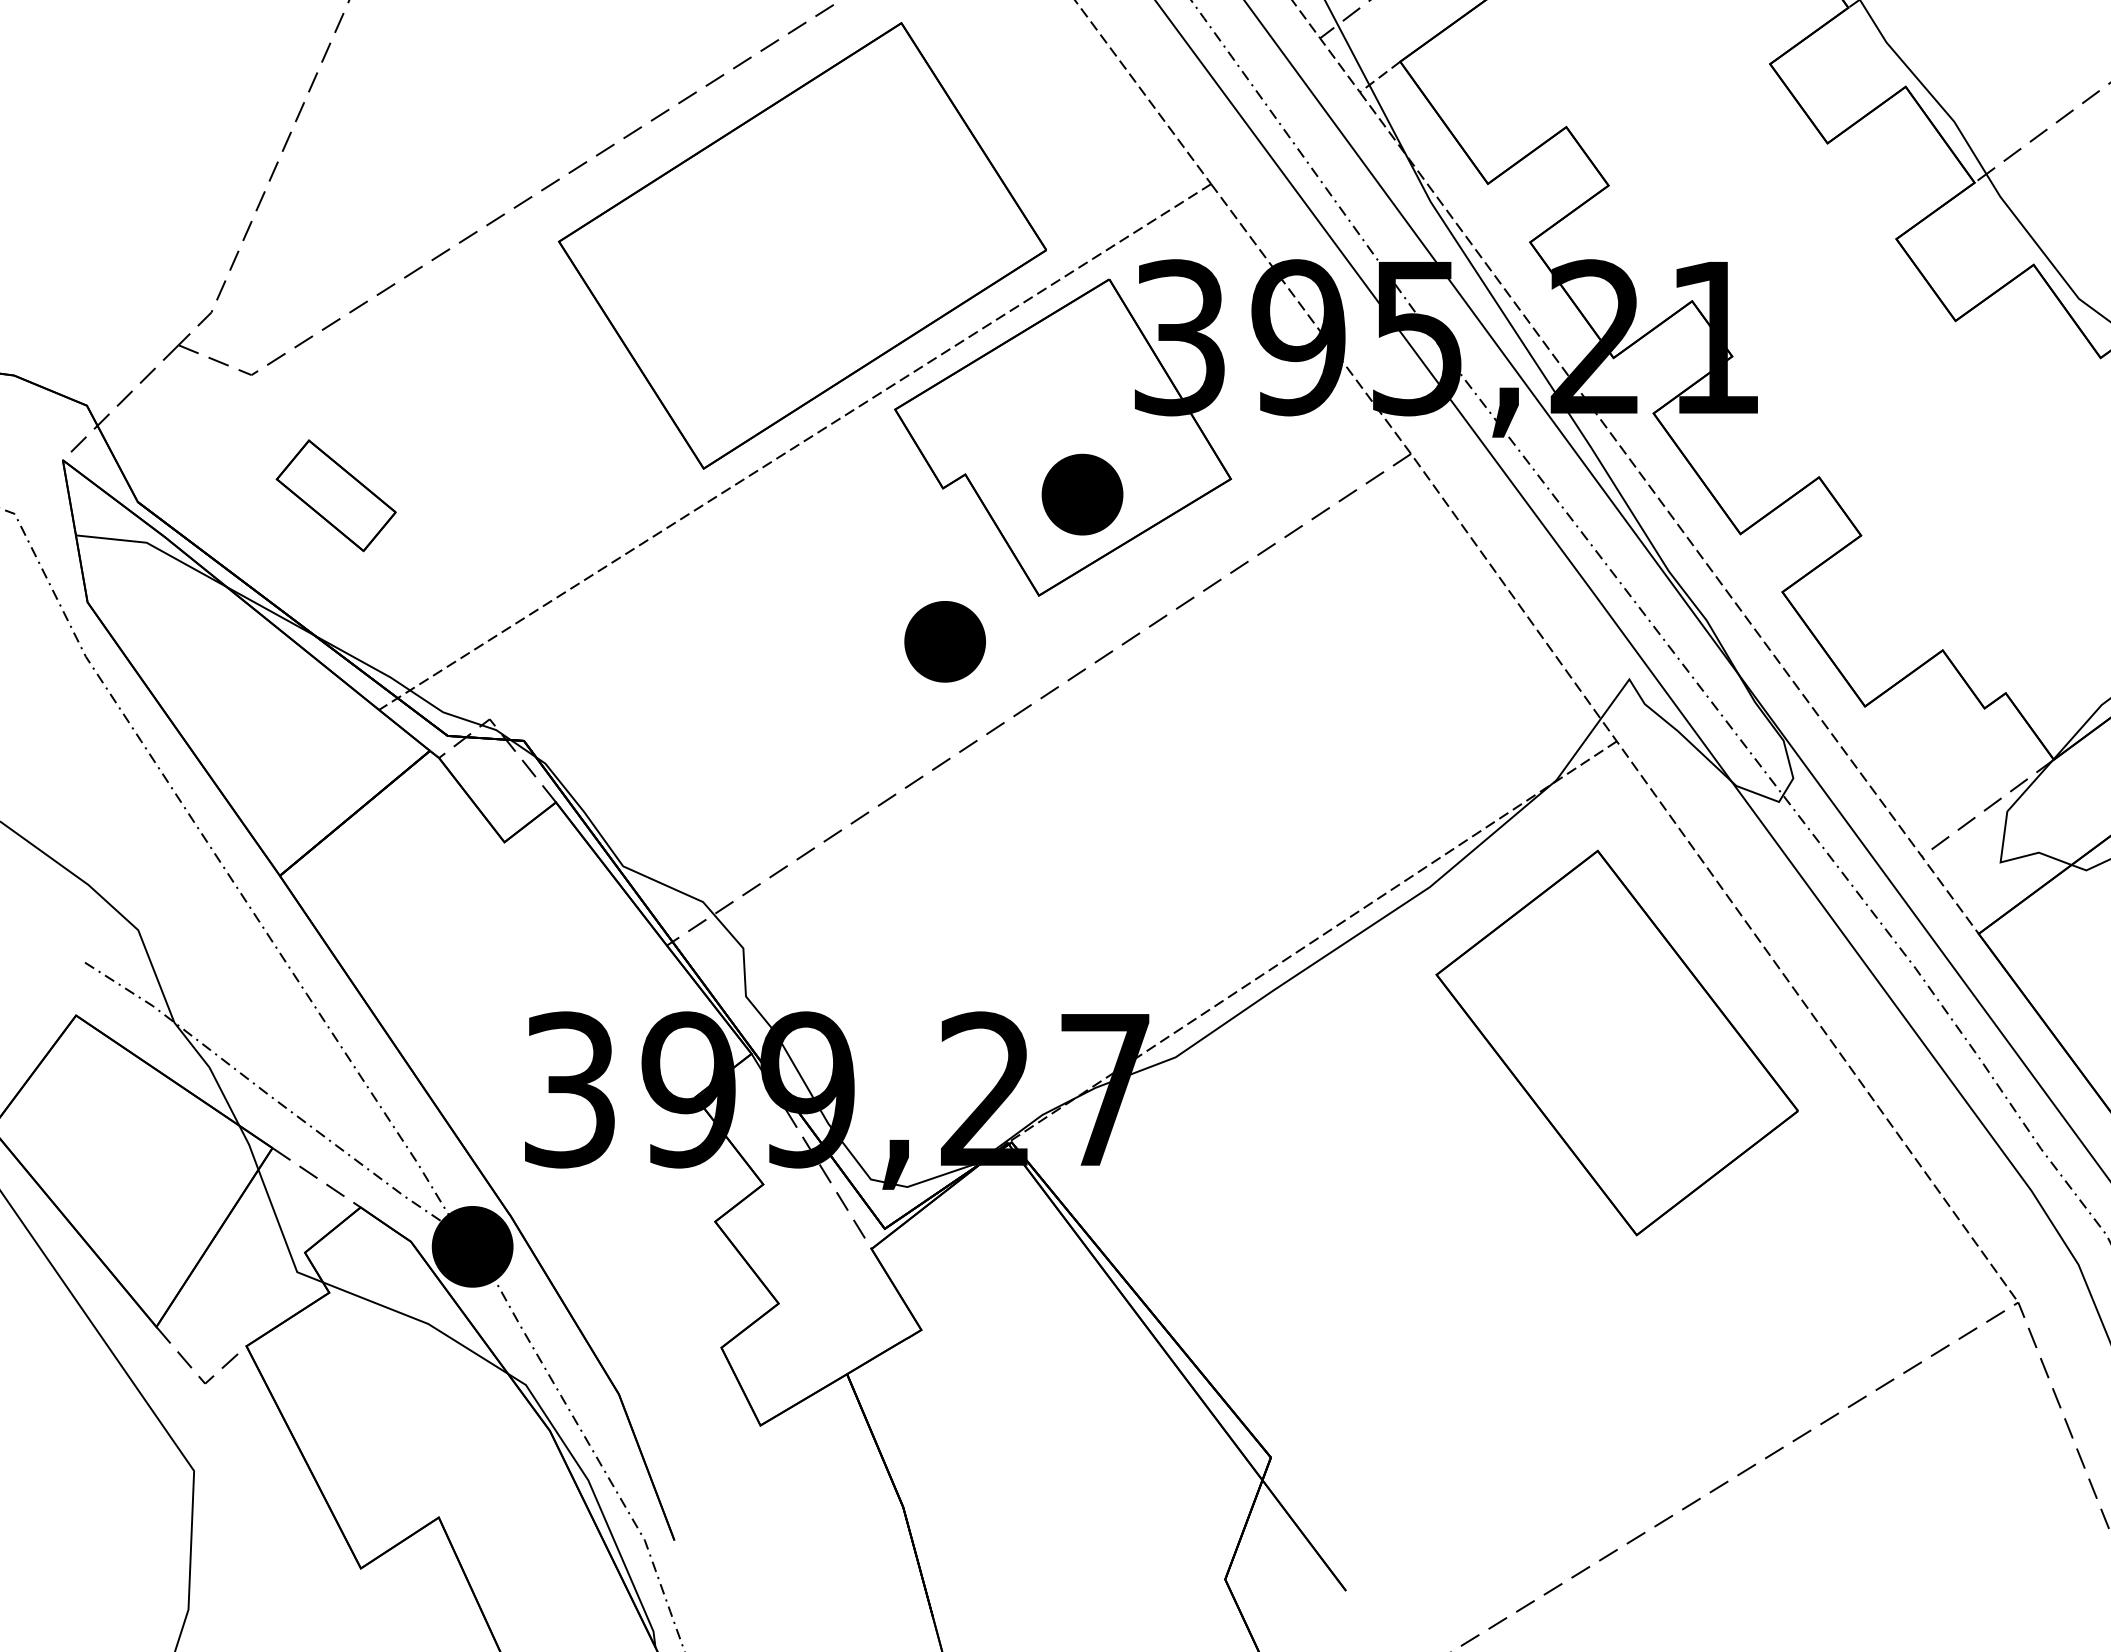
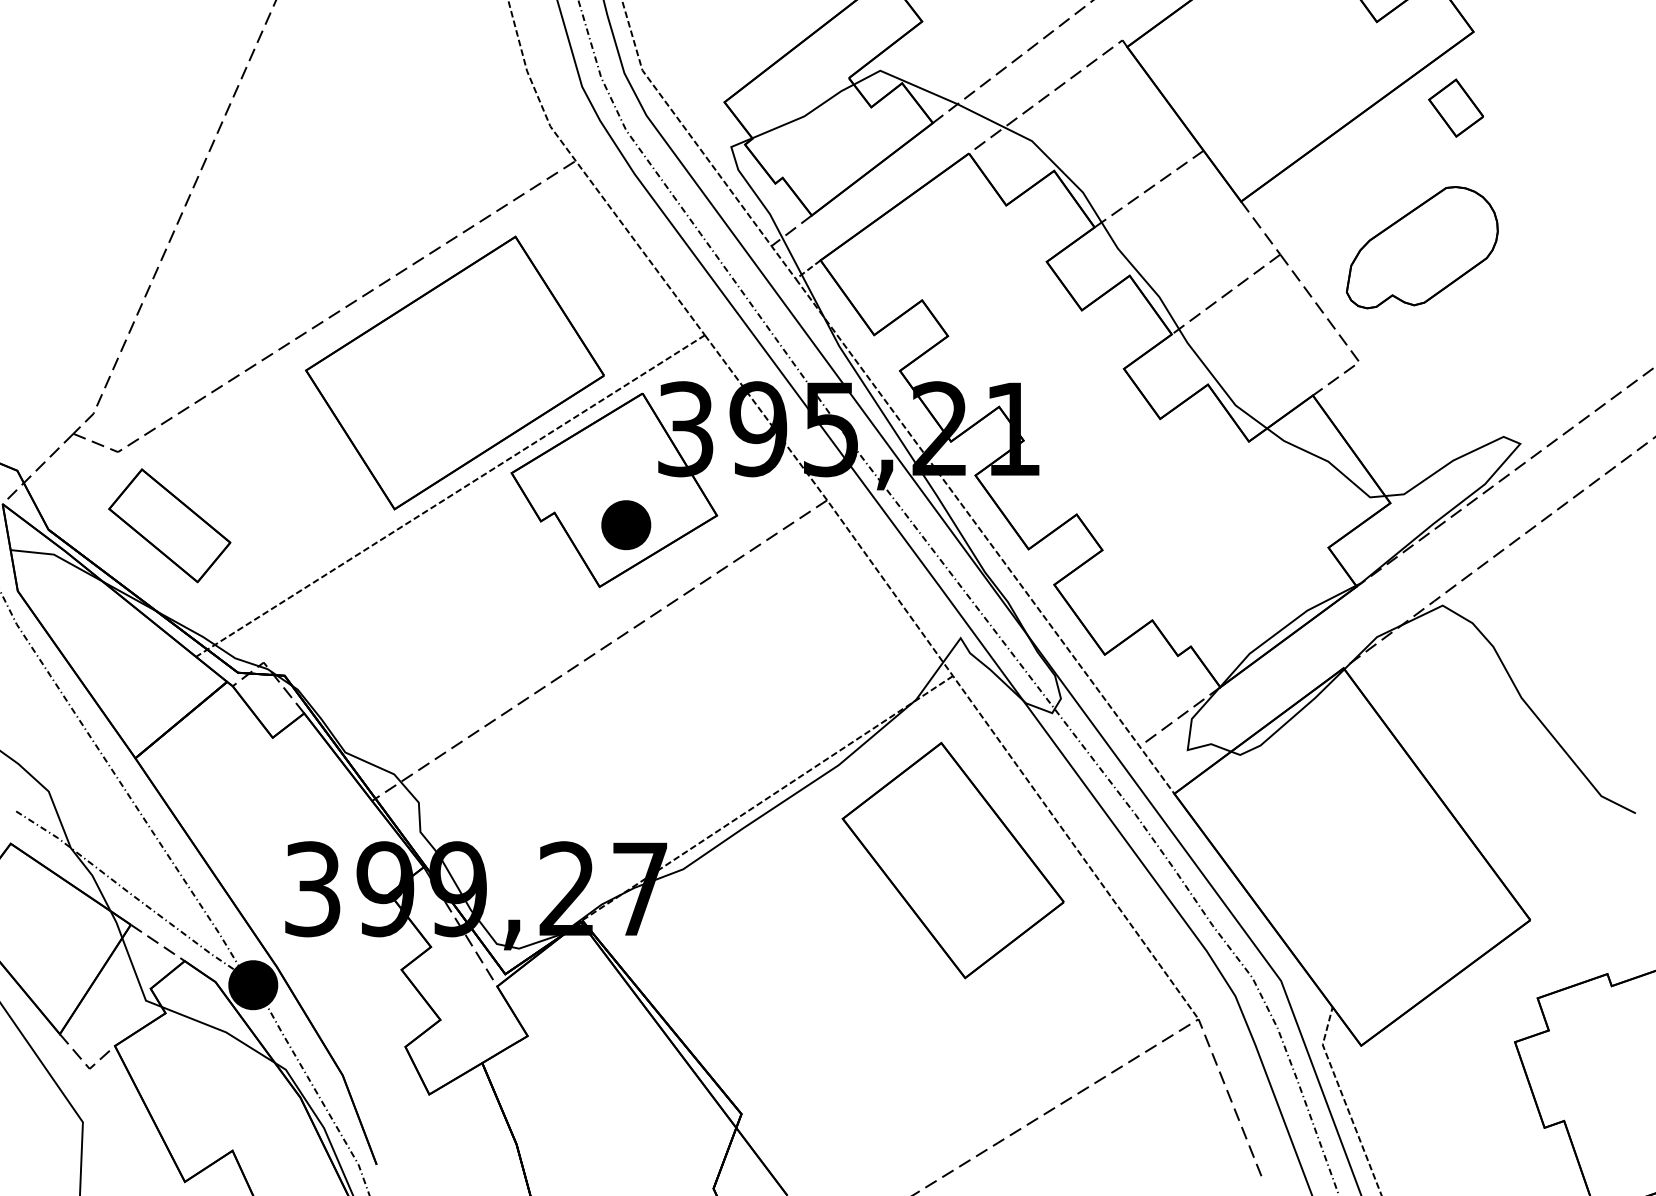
part: (335, 495) -> (169, 525), size x1.67
part: (945, 642) -> (542, 615), removed

